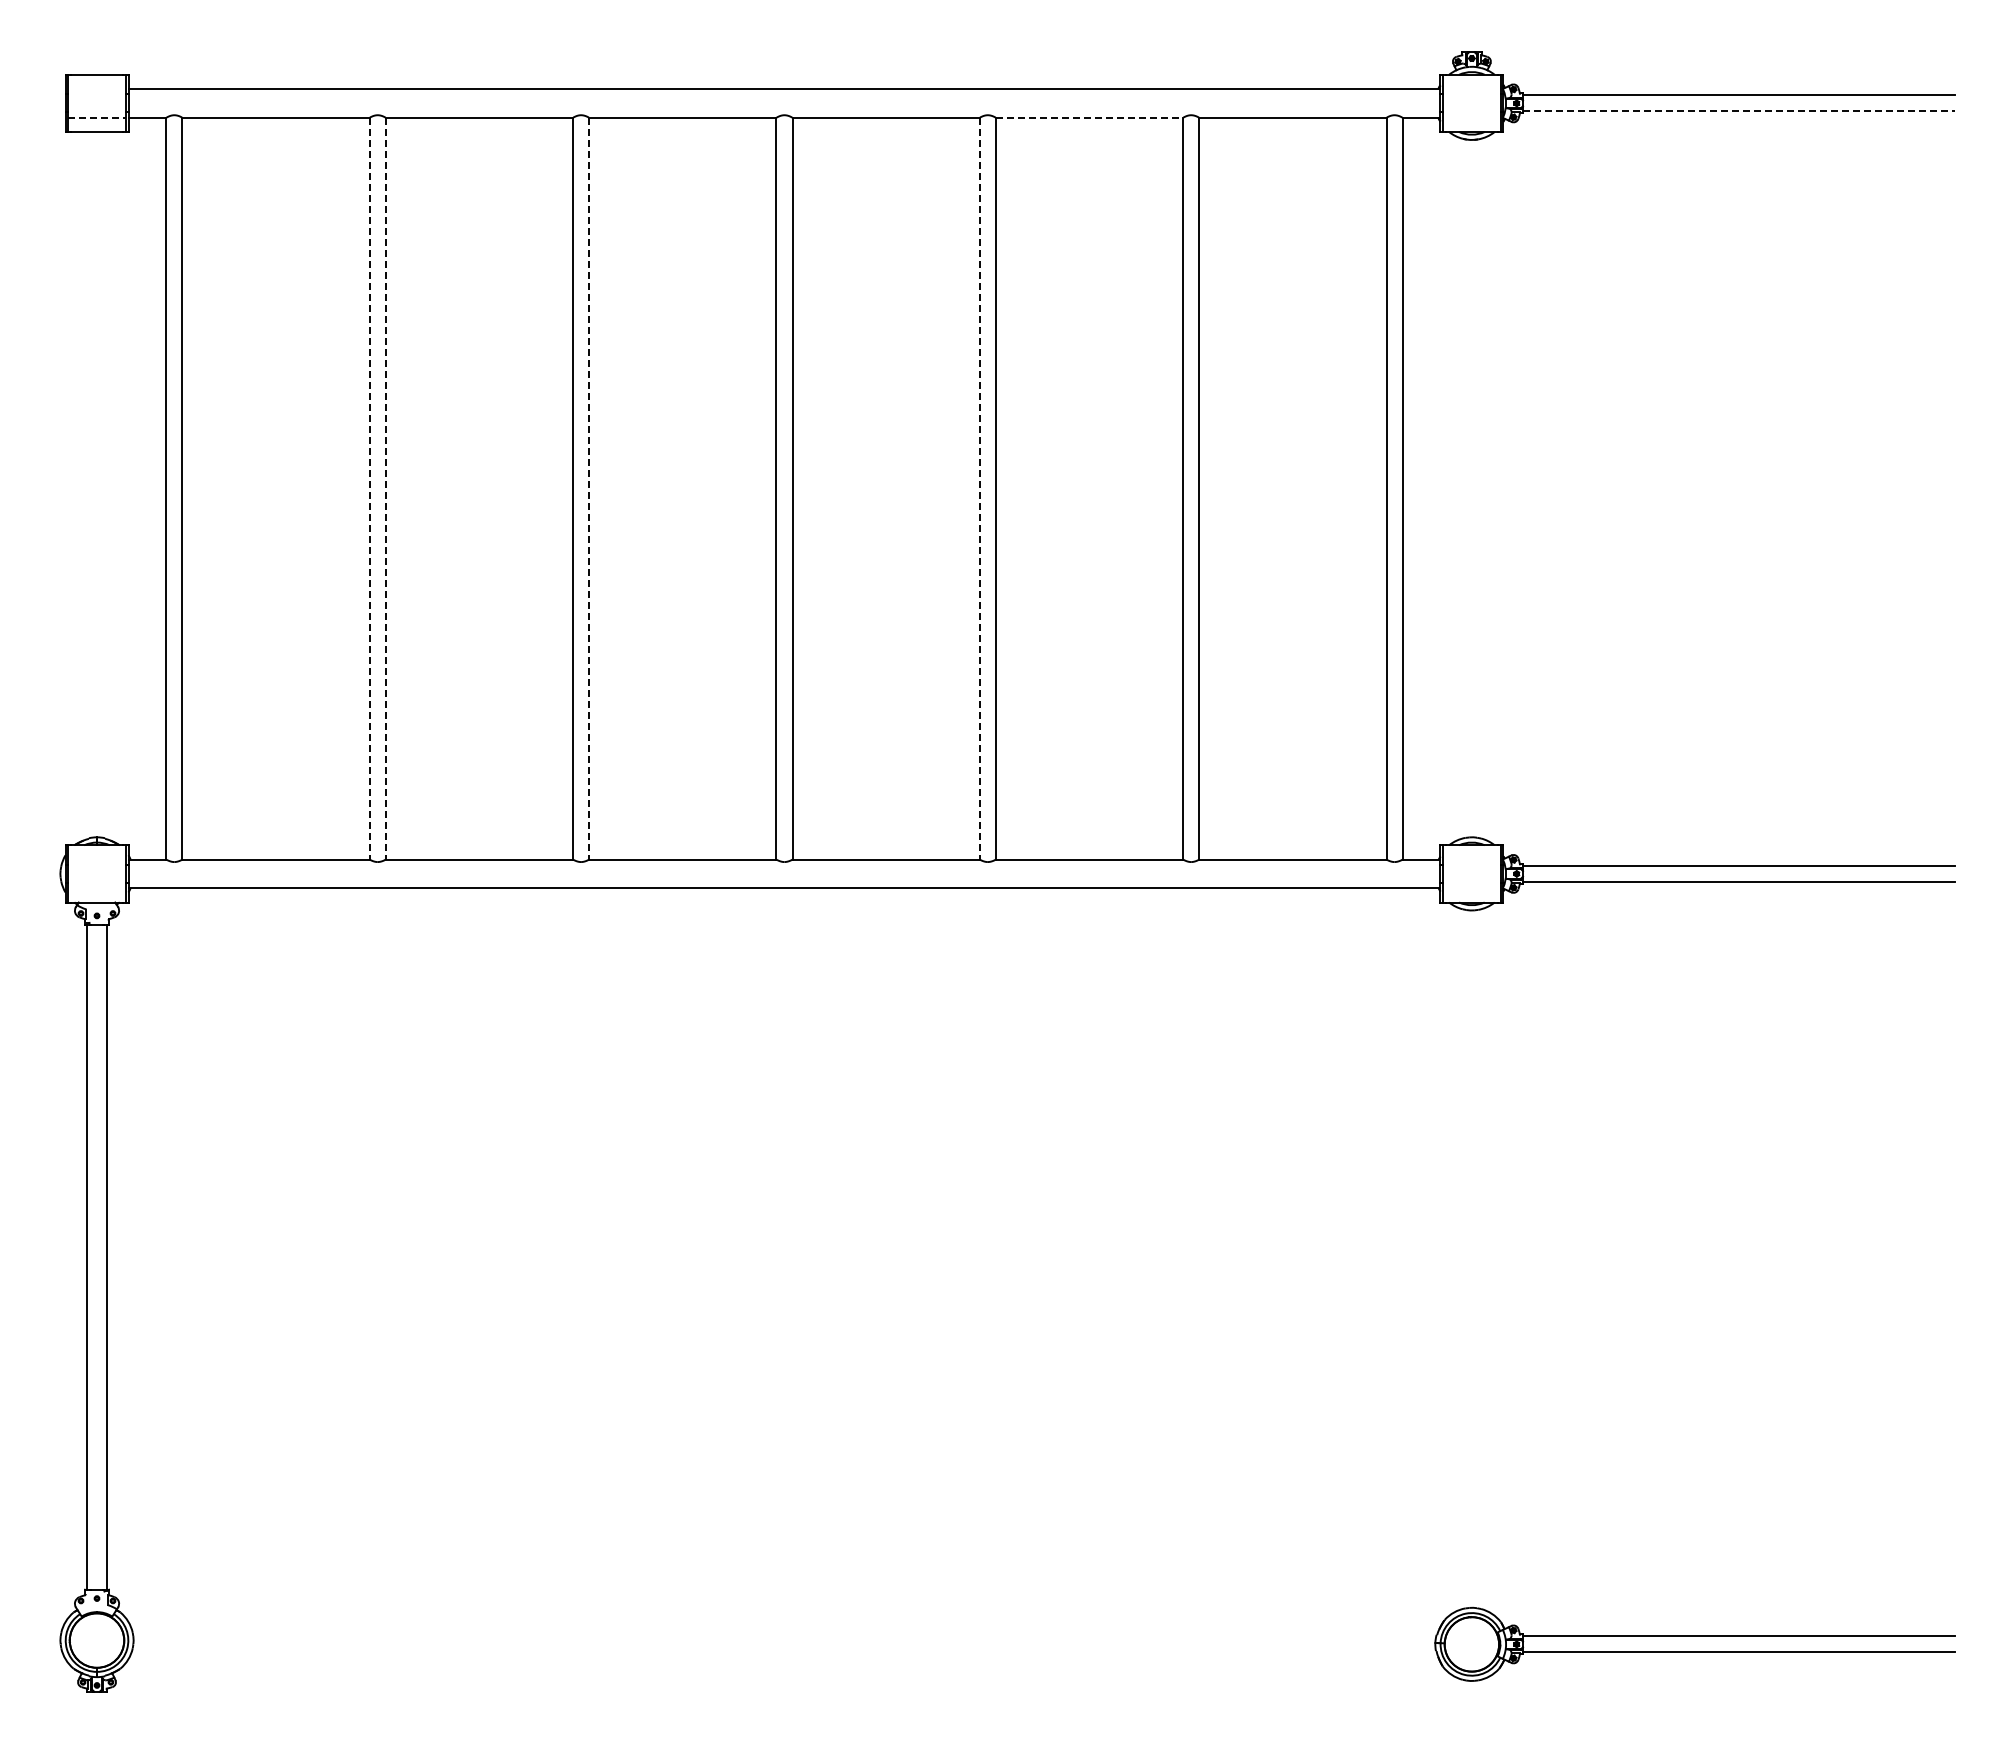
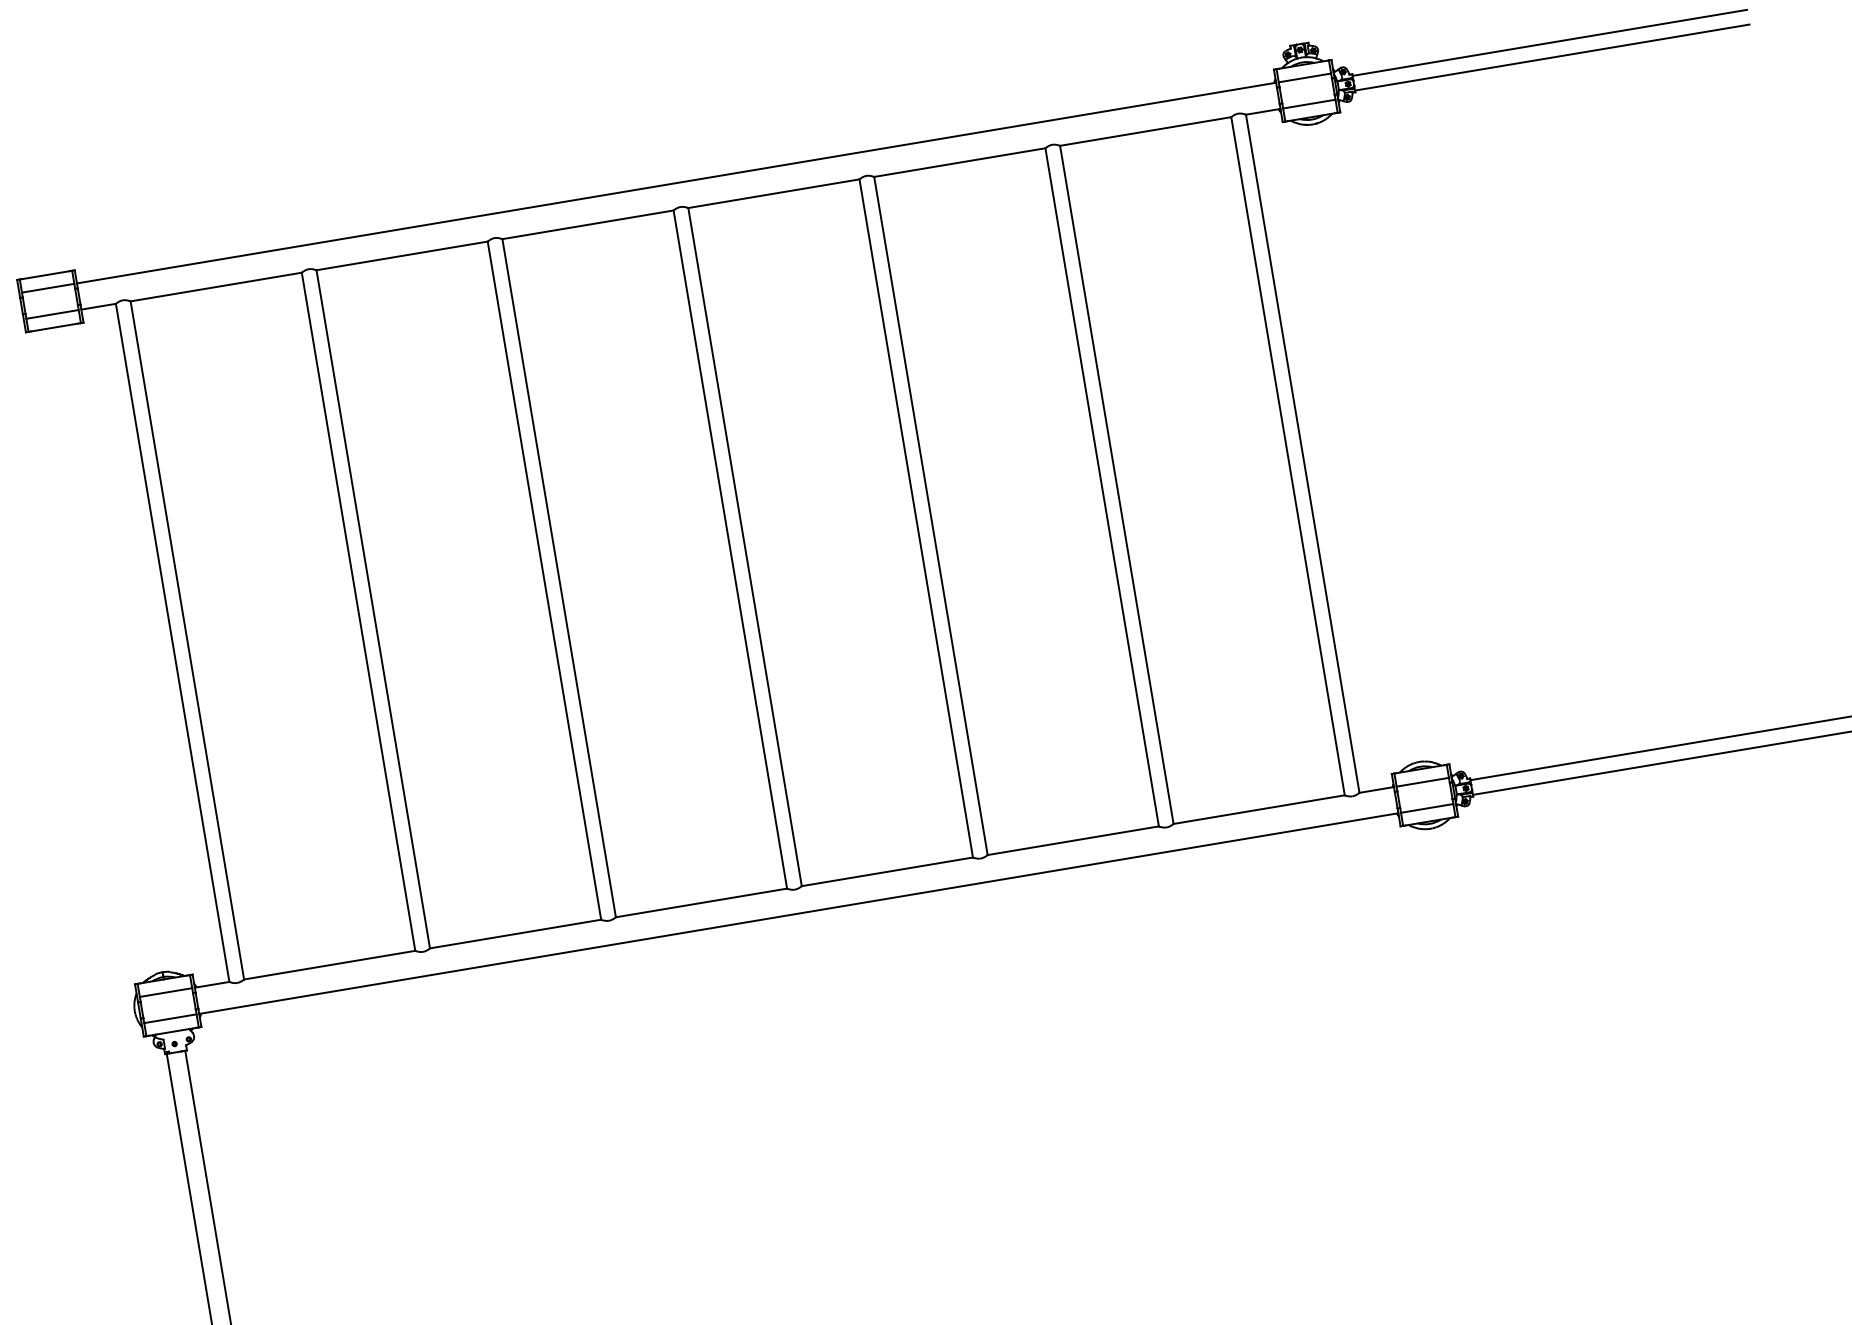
line: (96, 89) -> (47, 288), added
line: (1471, 89) -> (1304, 78), added
line: (1738, 111) -> (1552, 57), dashed -> solid
line: (97, 117) -> (52, 314), dashed -> solid
line: (1089, 117) -> (959, 162), dashed -> solid
line: (1471, 117) -> (1308, 103), added
line: (369, 488) -> (358, 611), dashed -> solid
line: (385, 488) -> (372, 609), dashed -> solid
line: (589, 488) -> (559, 578), dashed -> solid
line: (979, 488) -> (915, 518), dashed -> solid
line: (96, 859) -> (165, 992), added
line: (1471, 859) -> (1422, 782), added
line: (96, 888) -> (169, 1019), added
line: (1471, 888) -> (1426, 808), added

